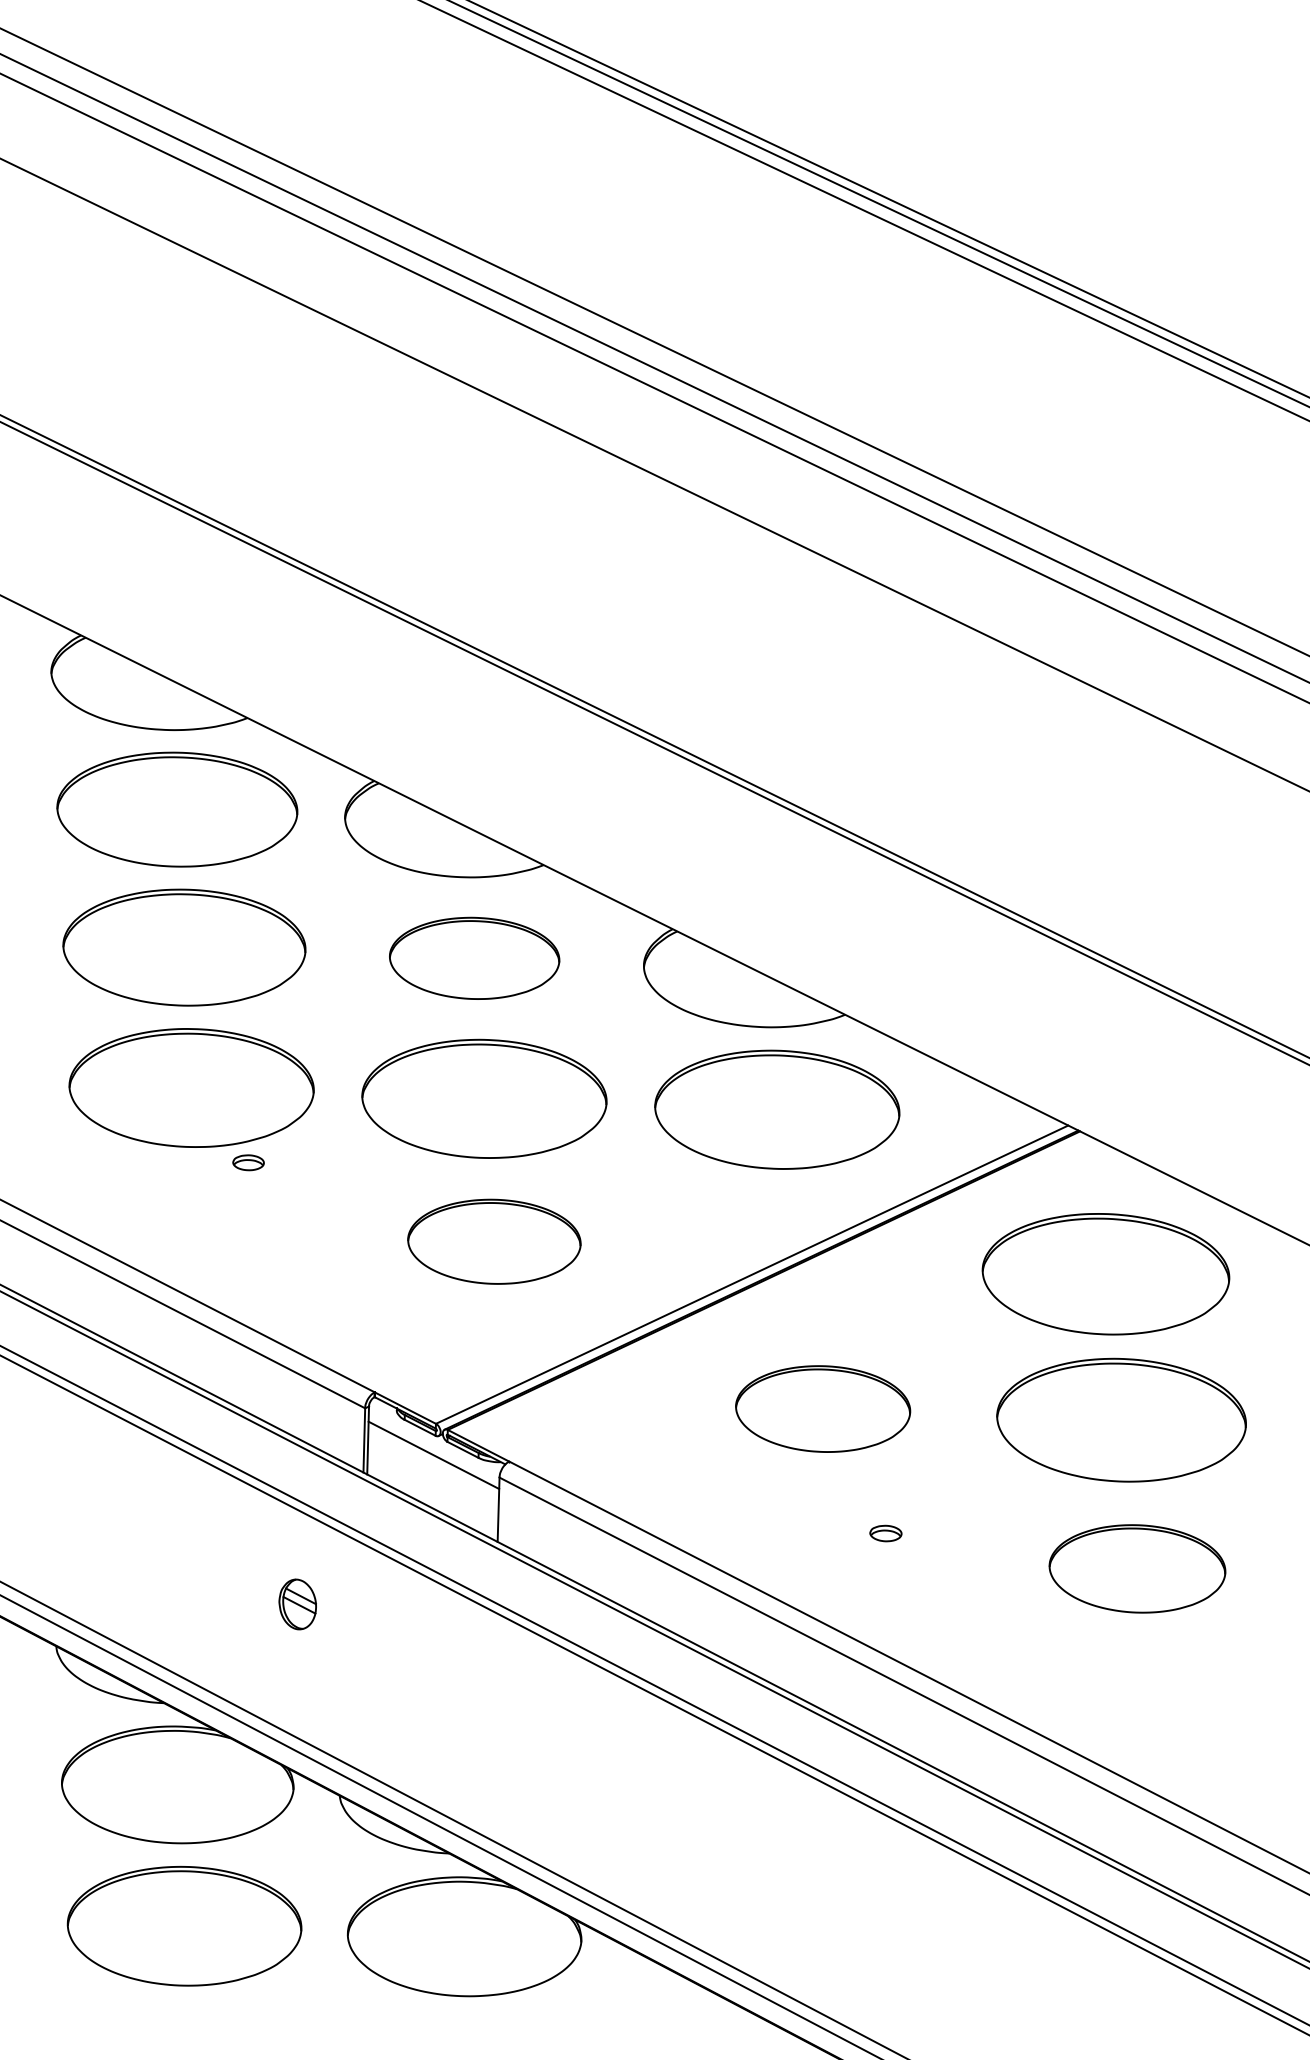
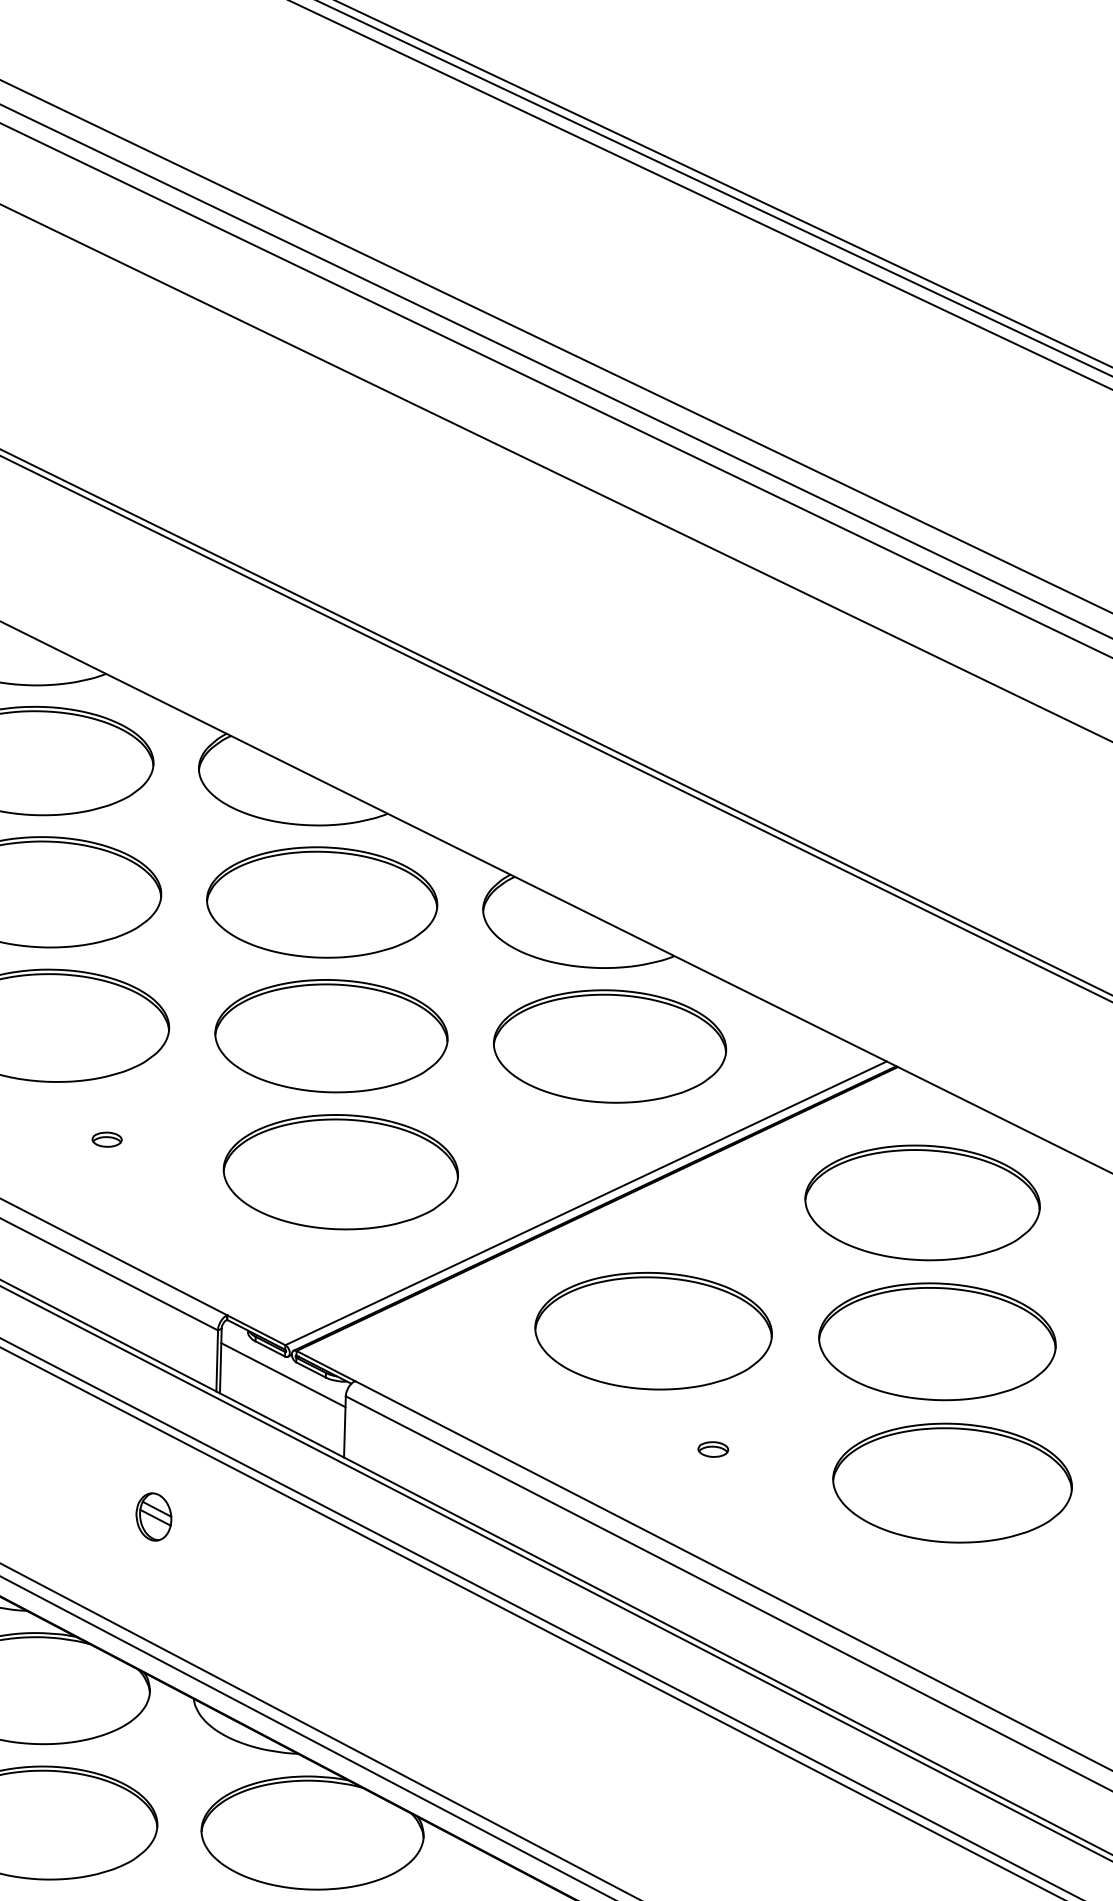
part: (474, 958) -> (322, 902), size x1.43
part: (248, 1162) -> (107, 1139), moved
part: (494, 1241) -> (341, 1171), size x1.43
part: (822, 1408) -> (652, 1330), size x1.43
part: (1137, 1568) -> (952, 1482), size x1.43

